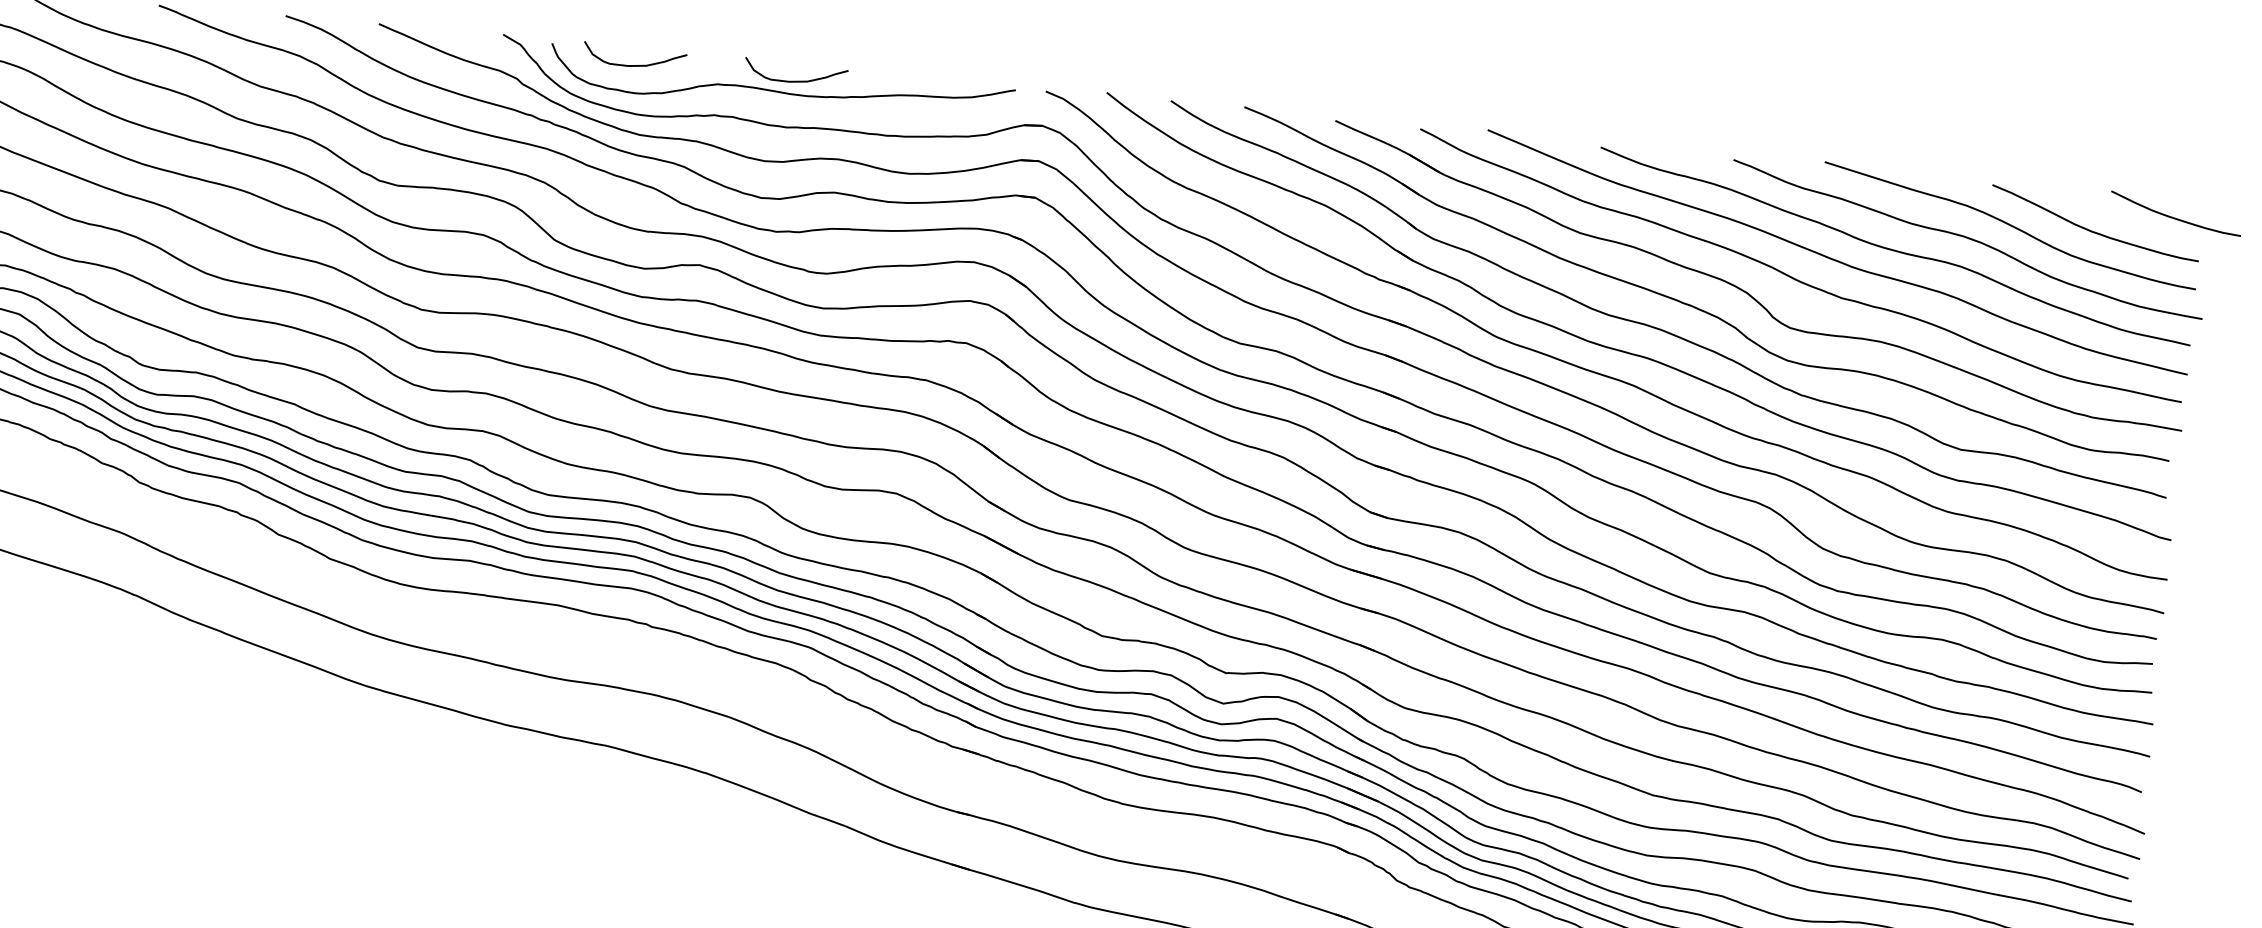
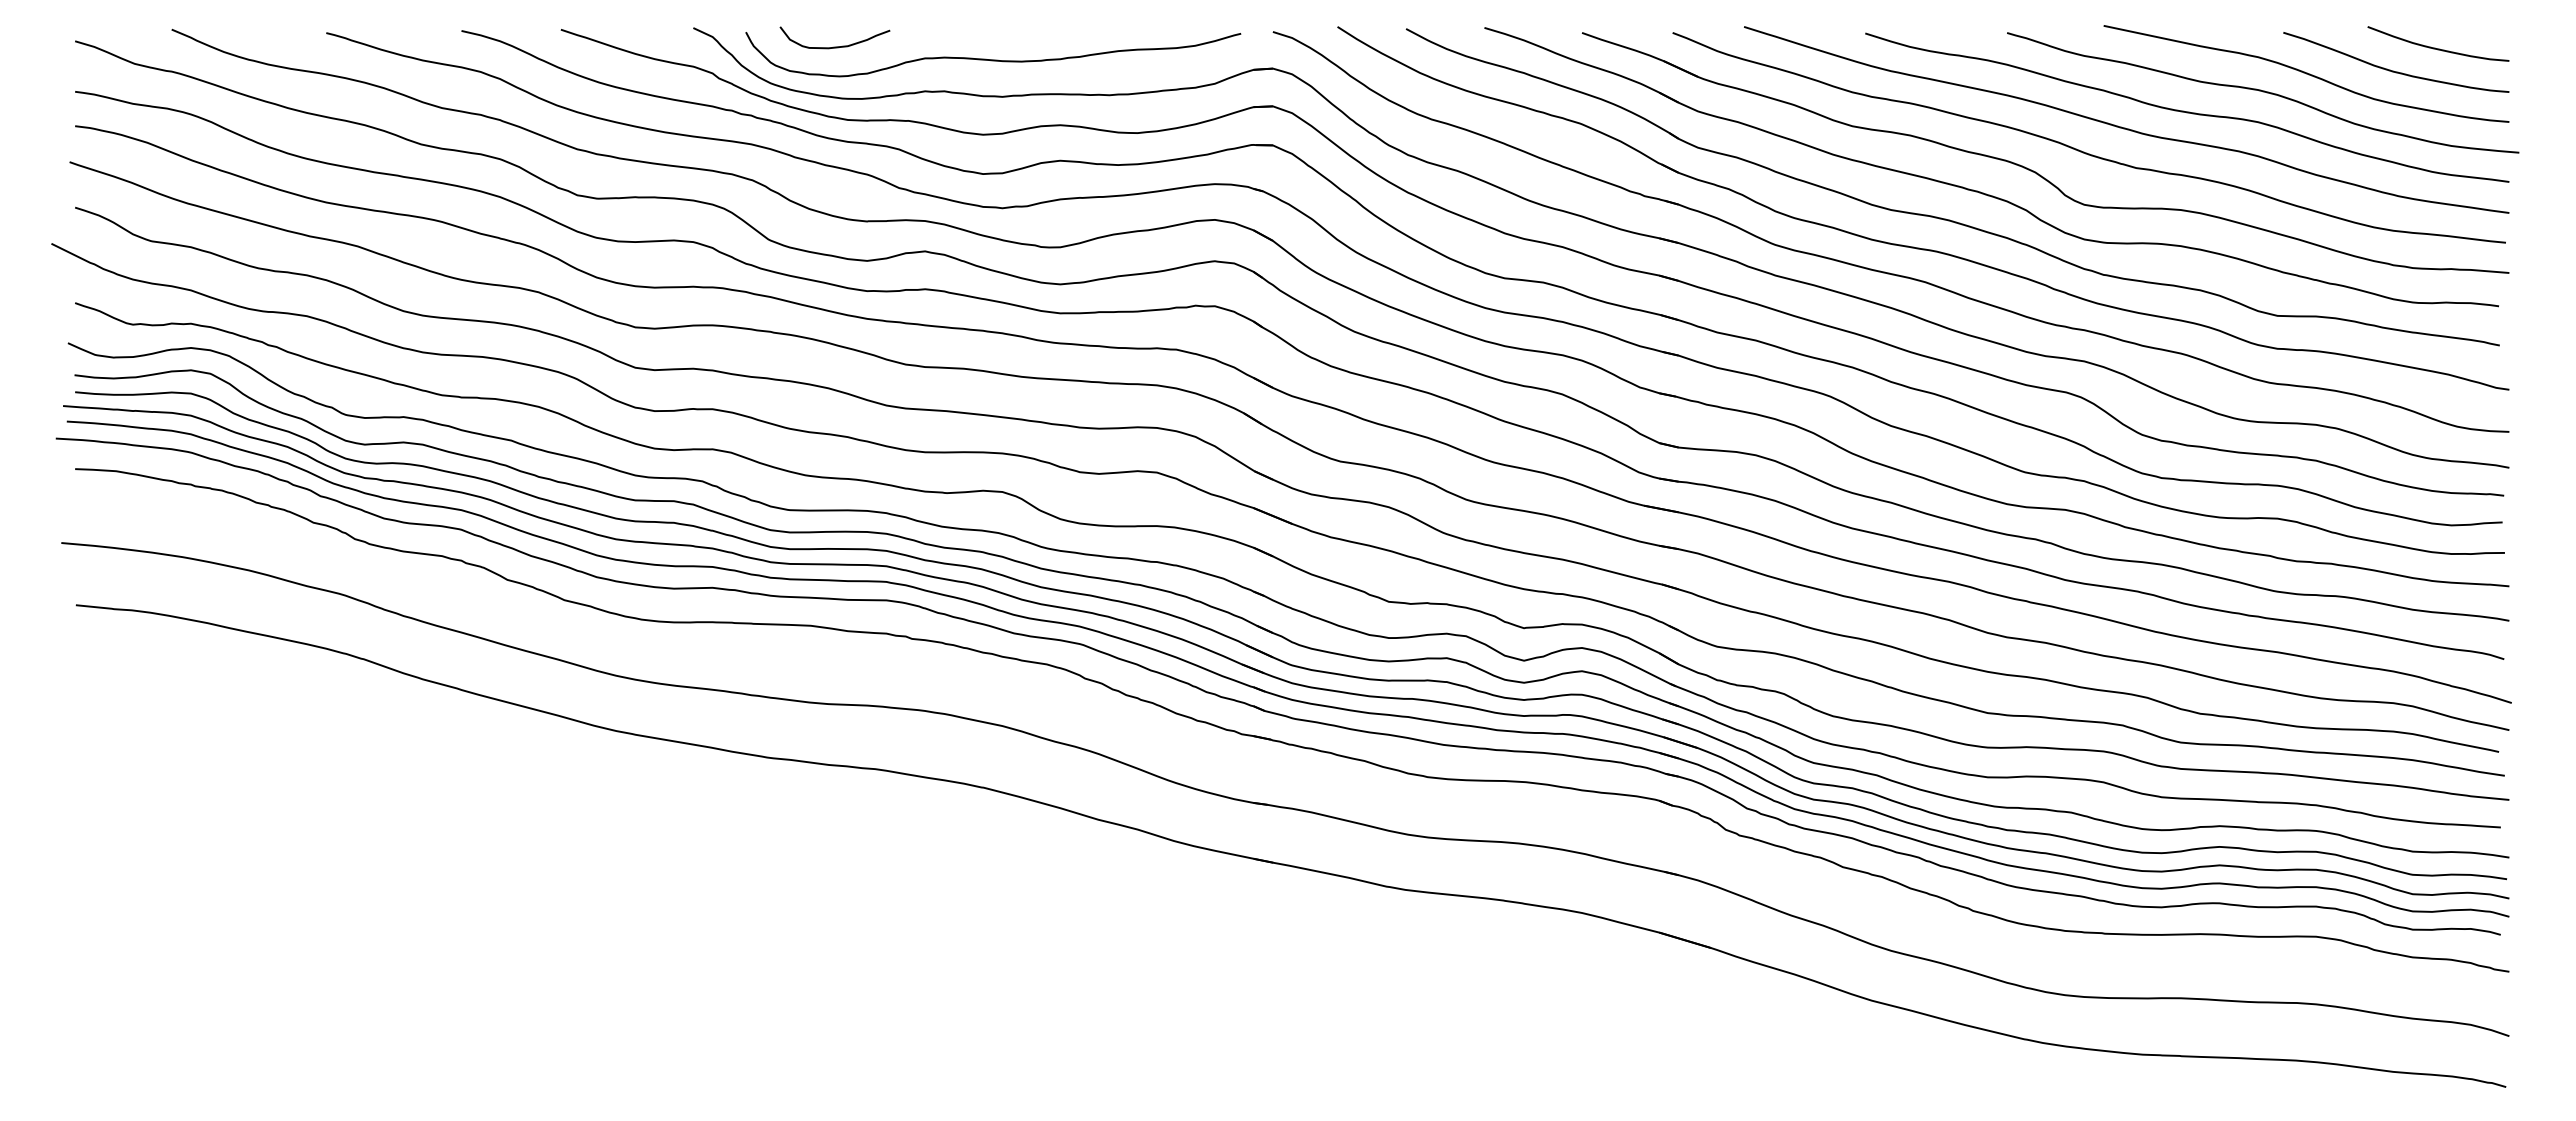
curve: (794, 80) -> (1006, 46), removed
curve: (2172, 216) -> (2435, 47), moved

